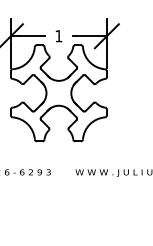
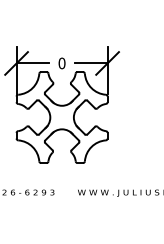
text: (58, 36) -> (61, 63), 1 -> 0

